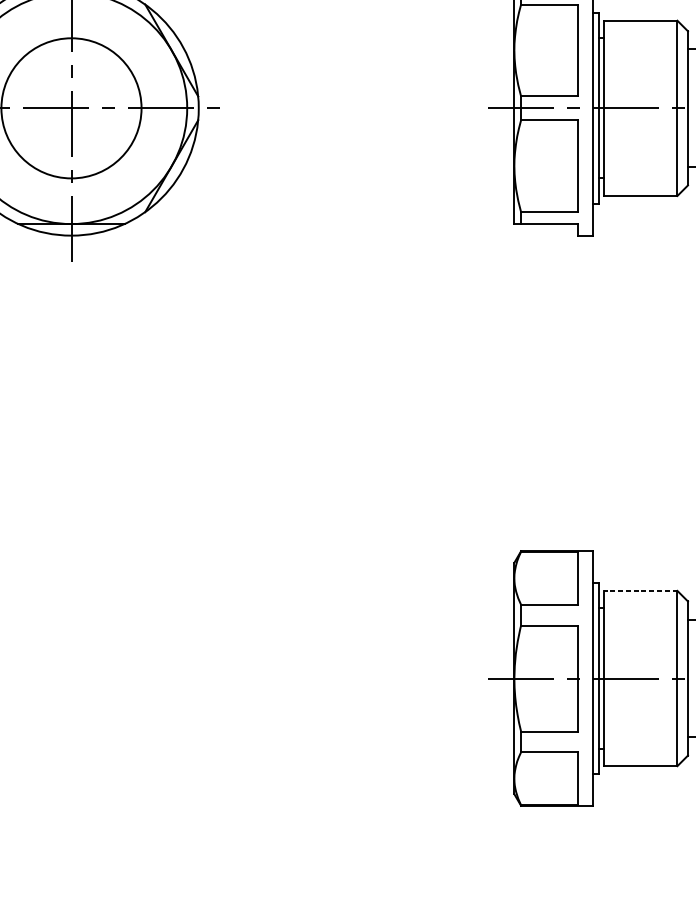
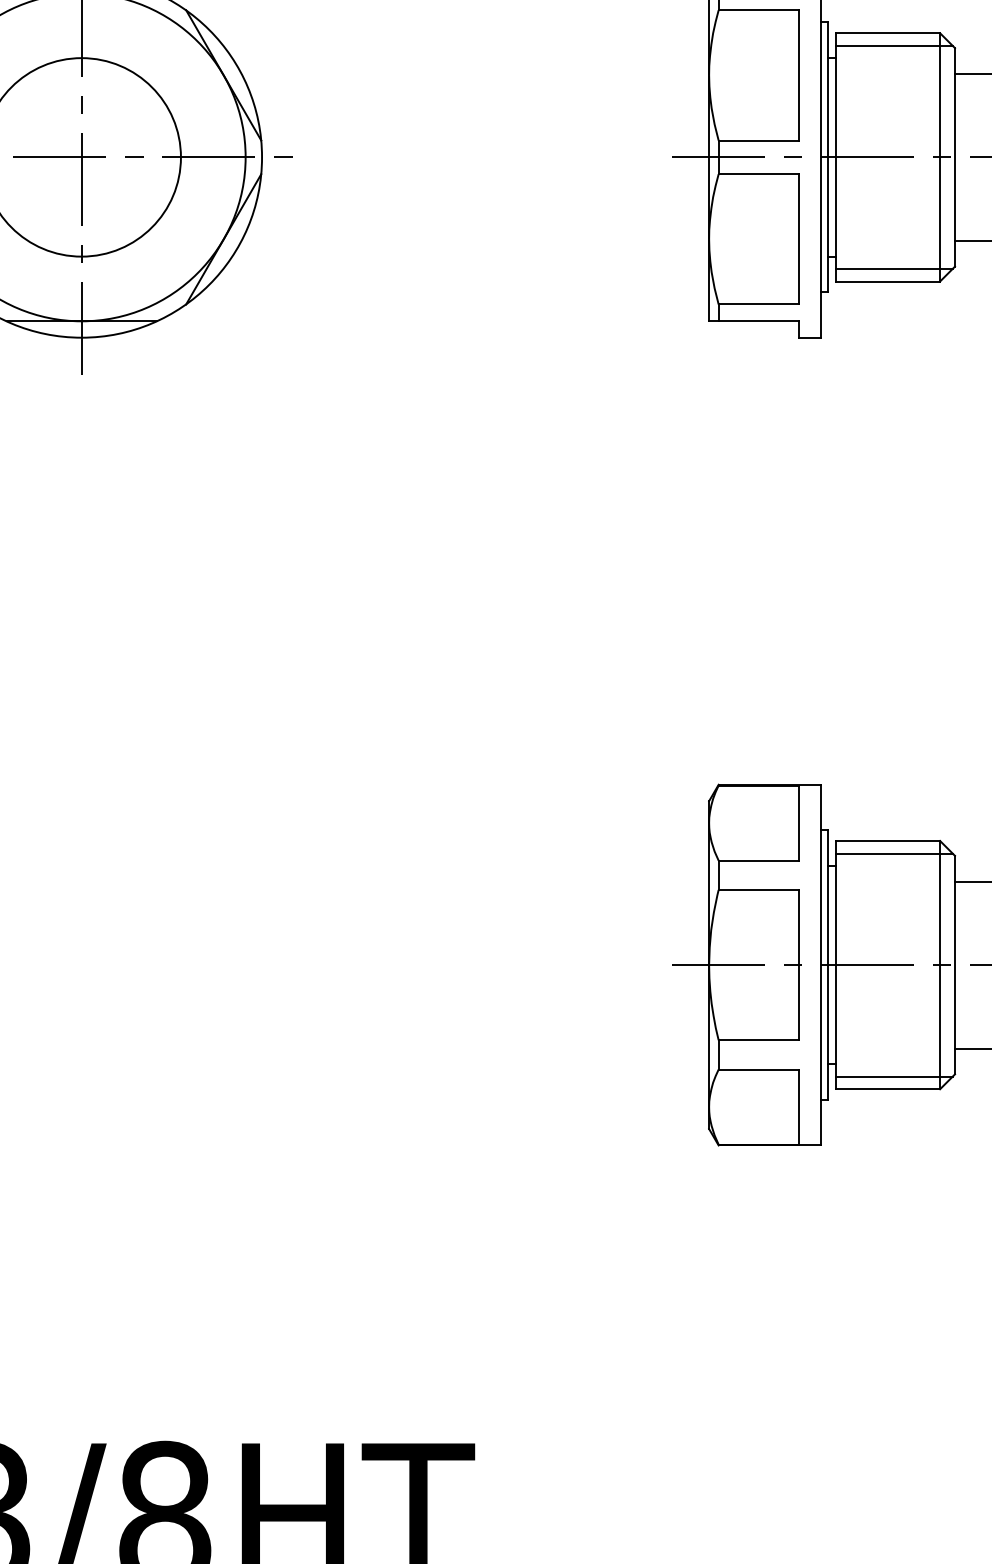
line: (644, 29) -> (893, 45), added
line: (644, 186) -> (893, 268), added
line: (640, 590) -> (887, 840), dashed -> solid
line: (644, 599) -> (893, 853), added
line: (644, 757) -> (893, 1076), added

